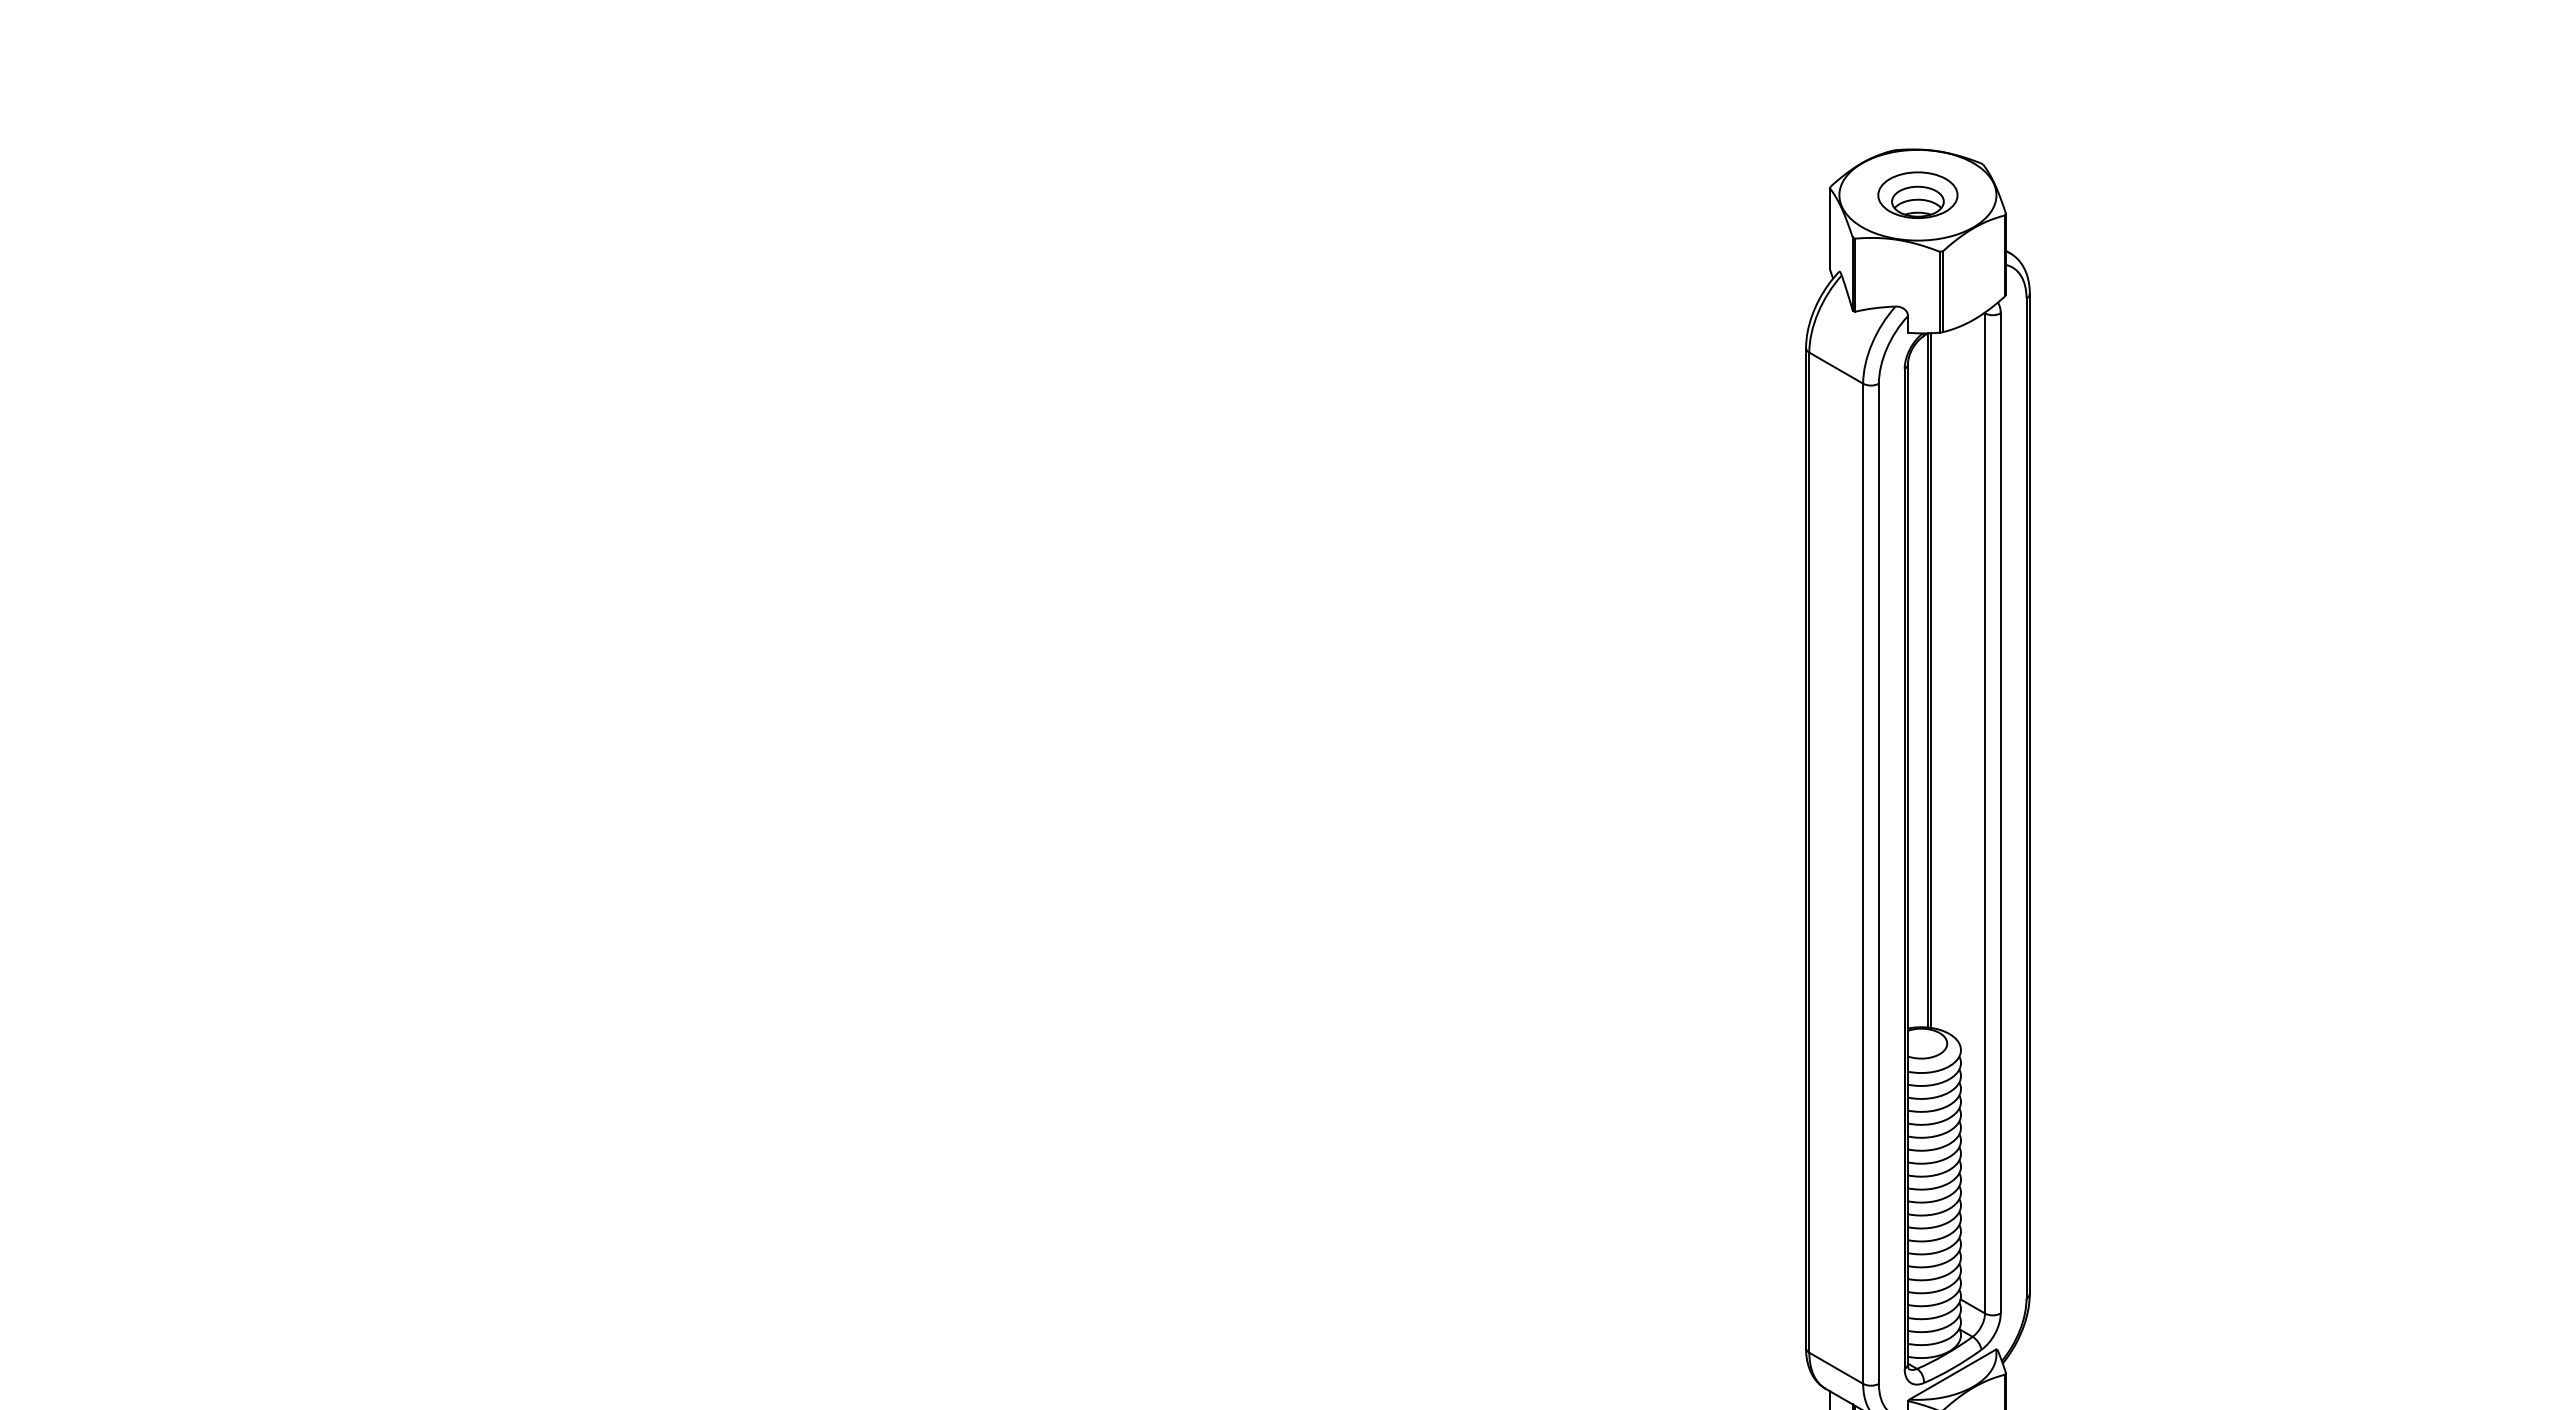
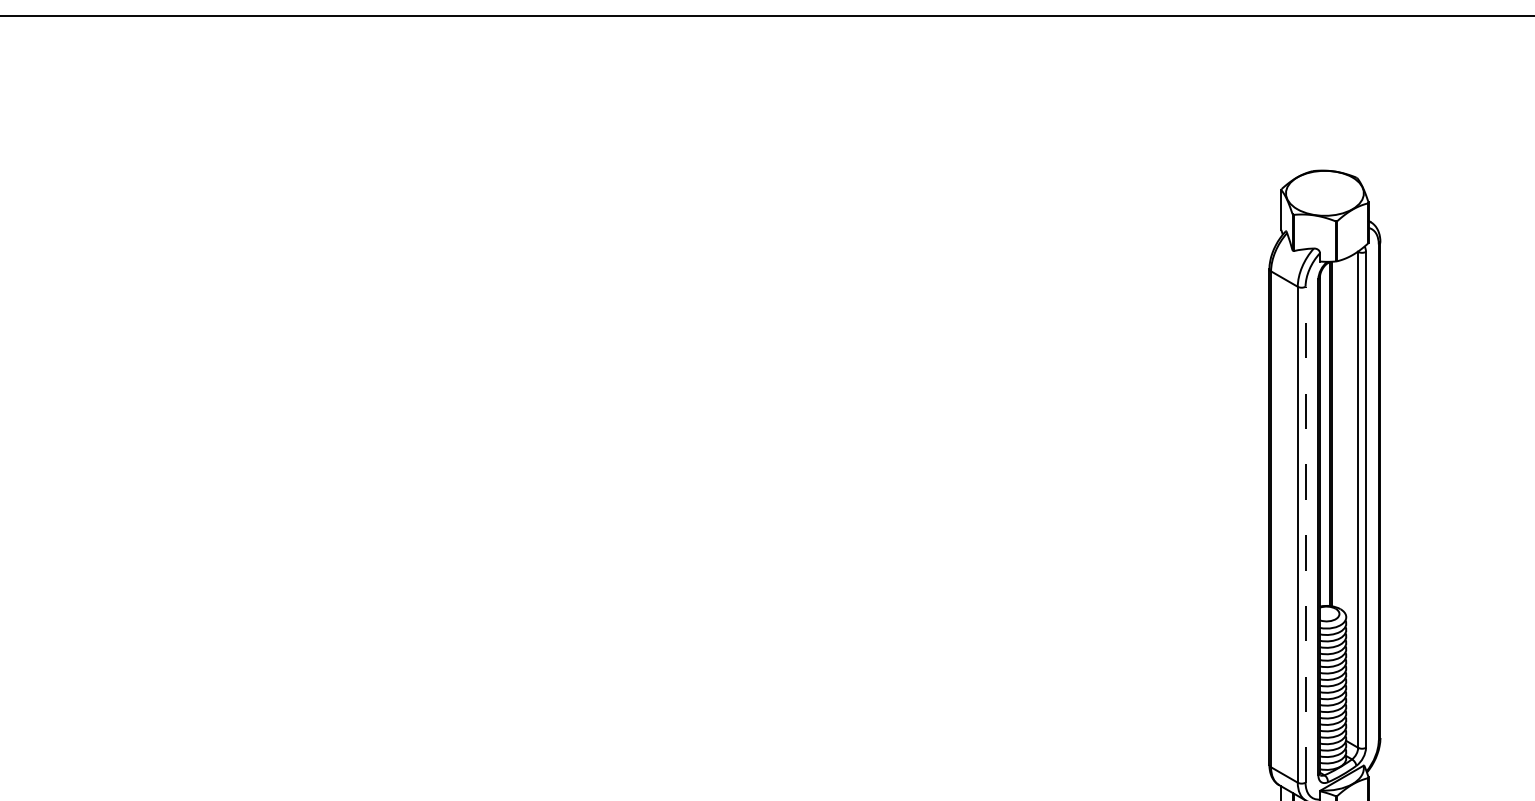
part: (1917, 195) -> (1324, 193), removed
line: (1878, 883) -> (1305, 534), solid -> dashed

